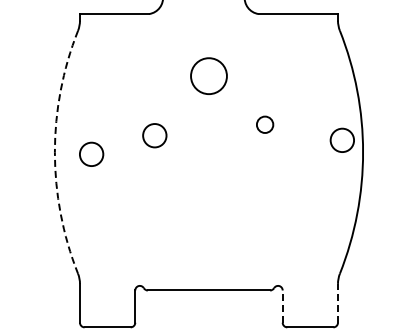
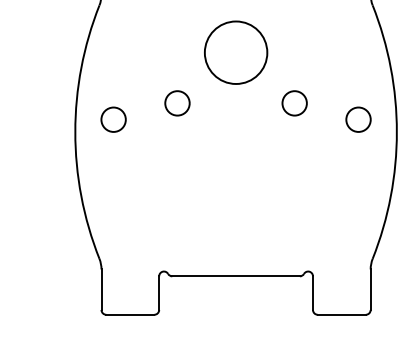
circle: (208, 76) -> (235, 53), size x1.67
circle: (264, 124) -> (293, 103), size x1.43
circle: (154, 135) -> (177, 103), moved
circle: (341, 139) -> (357, 118), moved
arc: (54, 152) -> (74, 132), dashed -> solid
circle: (91, 153) -> (113, 118), moved
line: (337, 302) -> (370, 288), dashed -> solid
line: (282, 306) -> (312, 293), dashed -> solid

